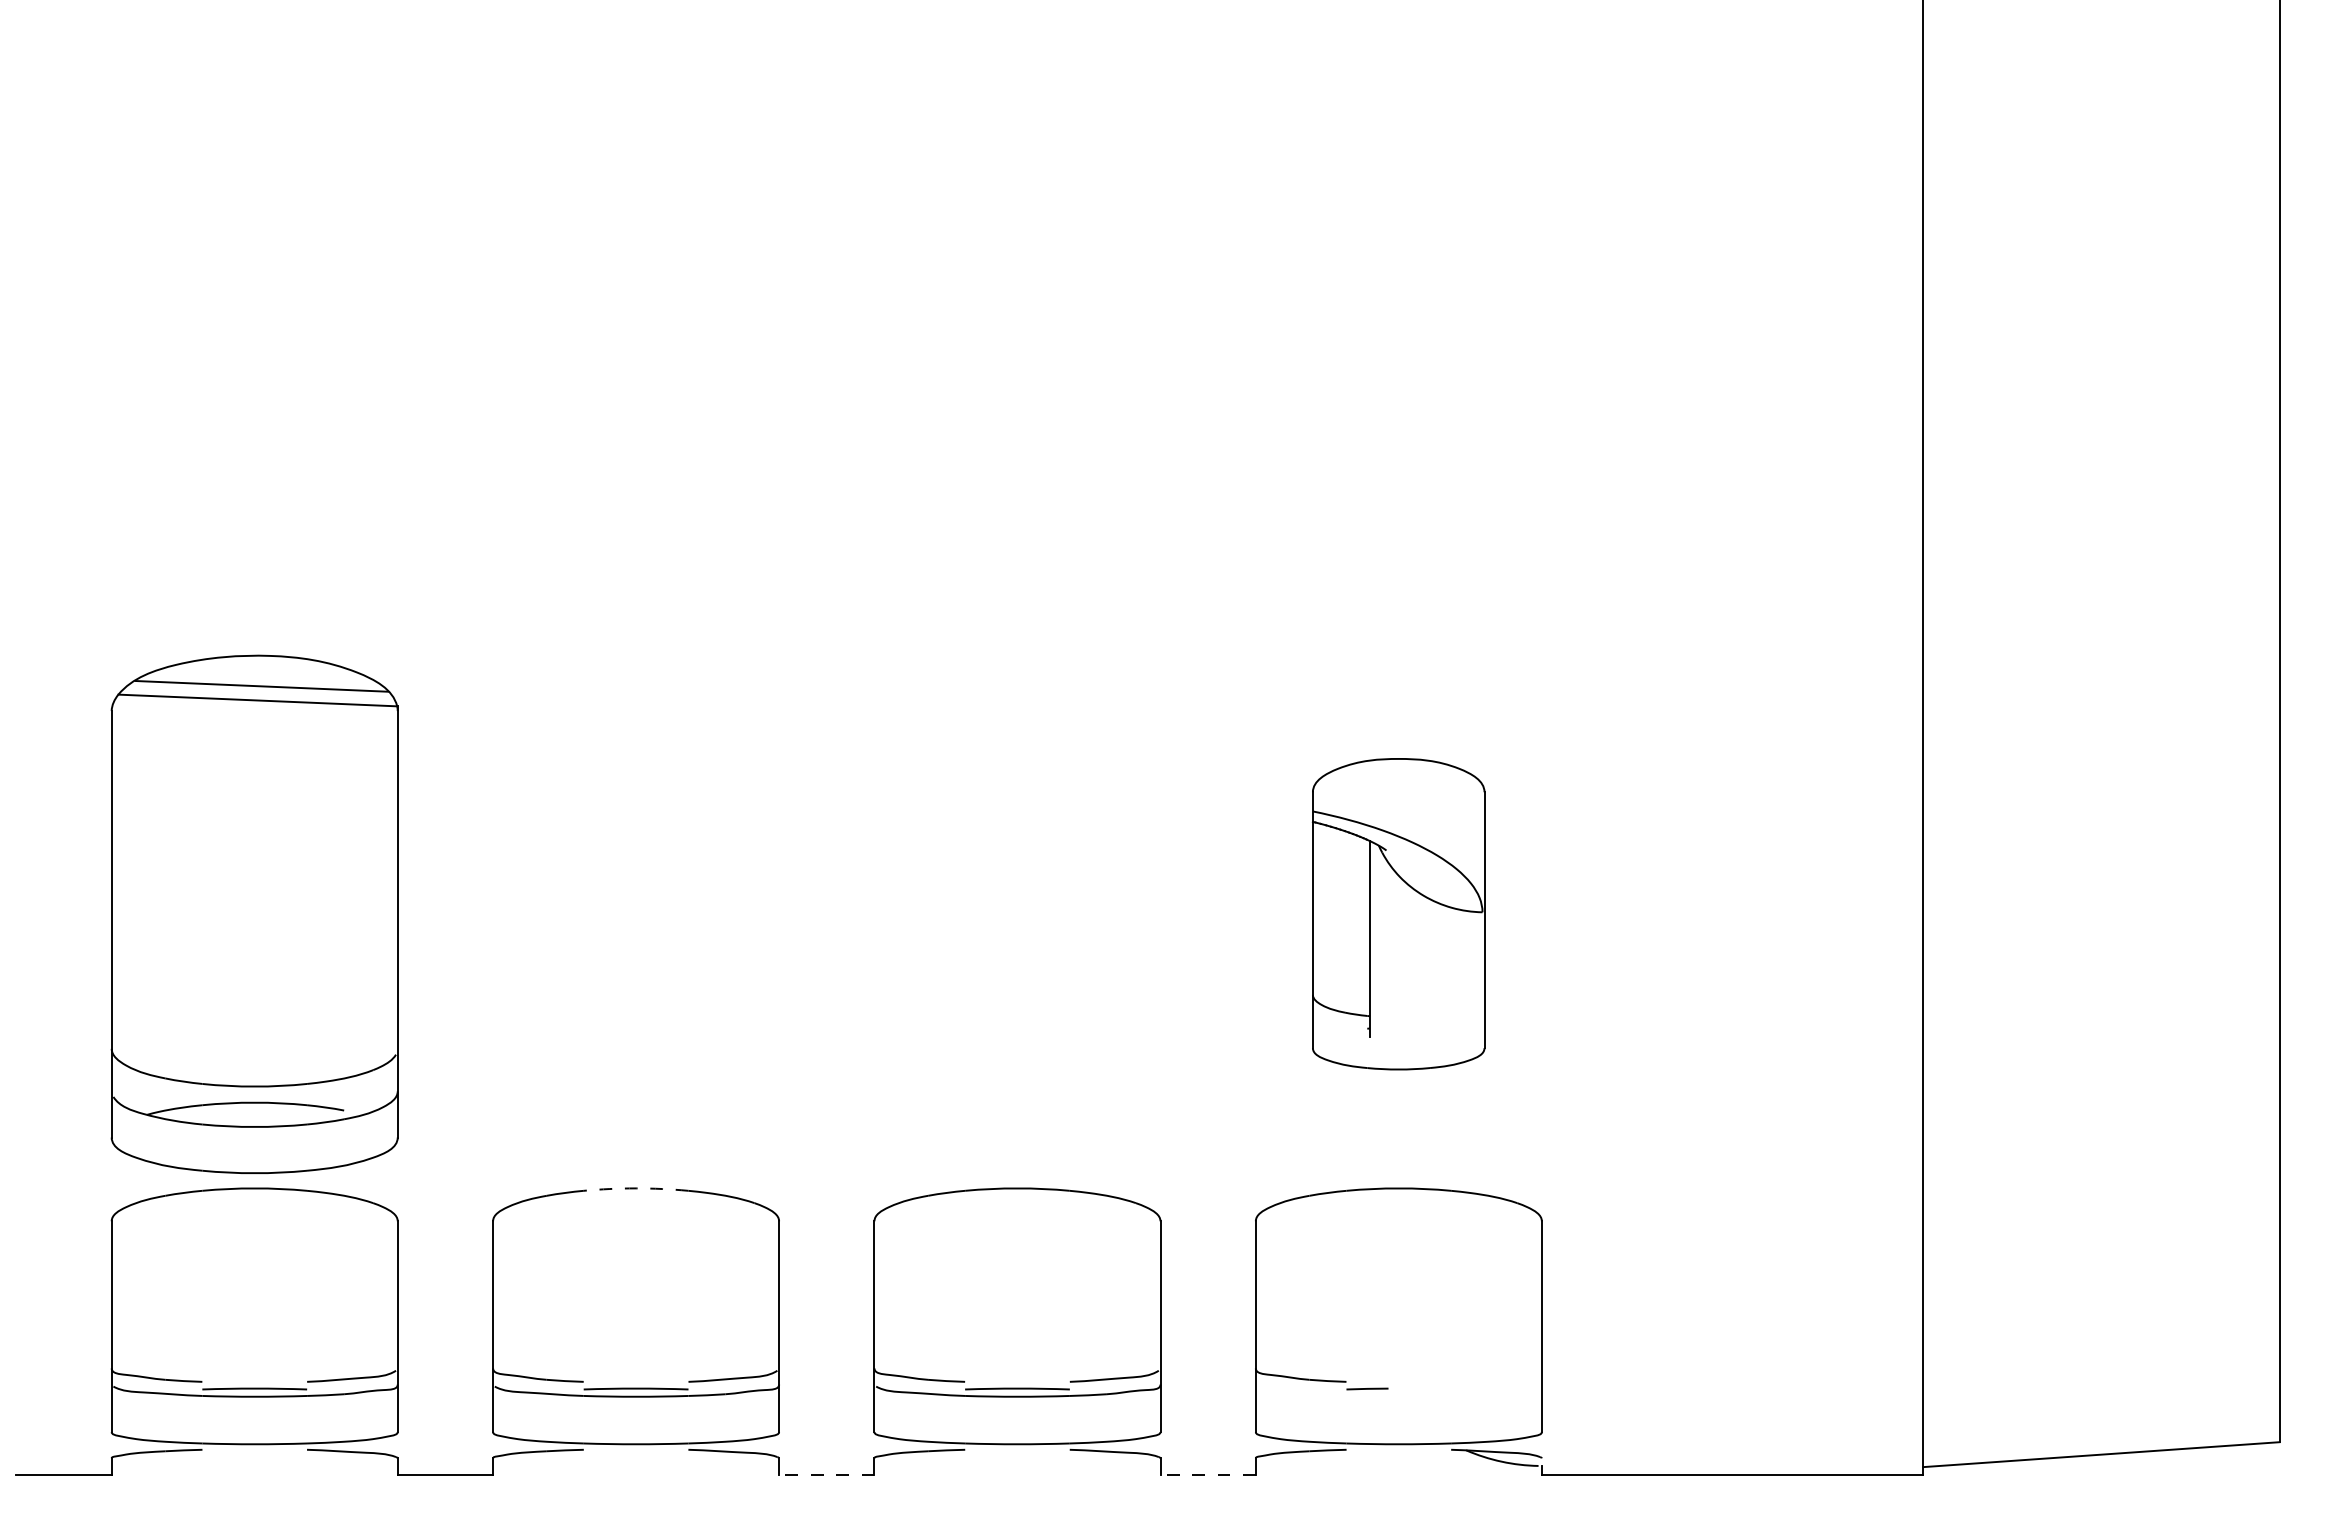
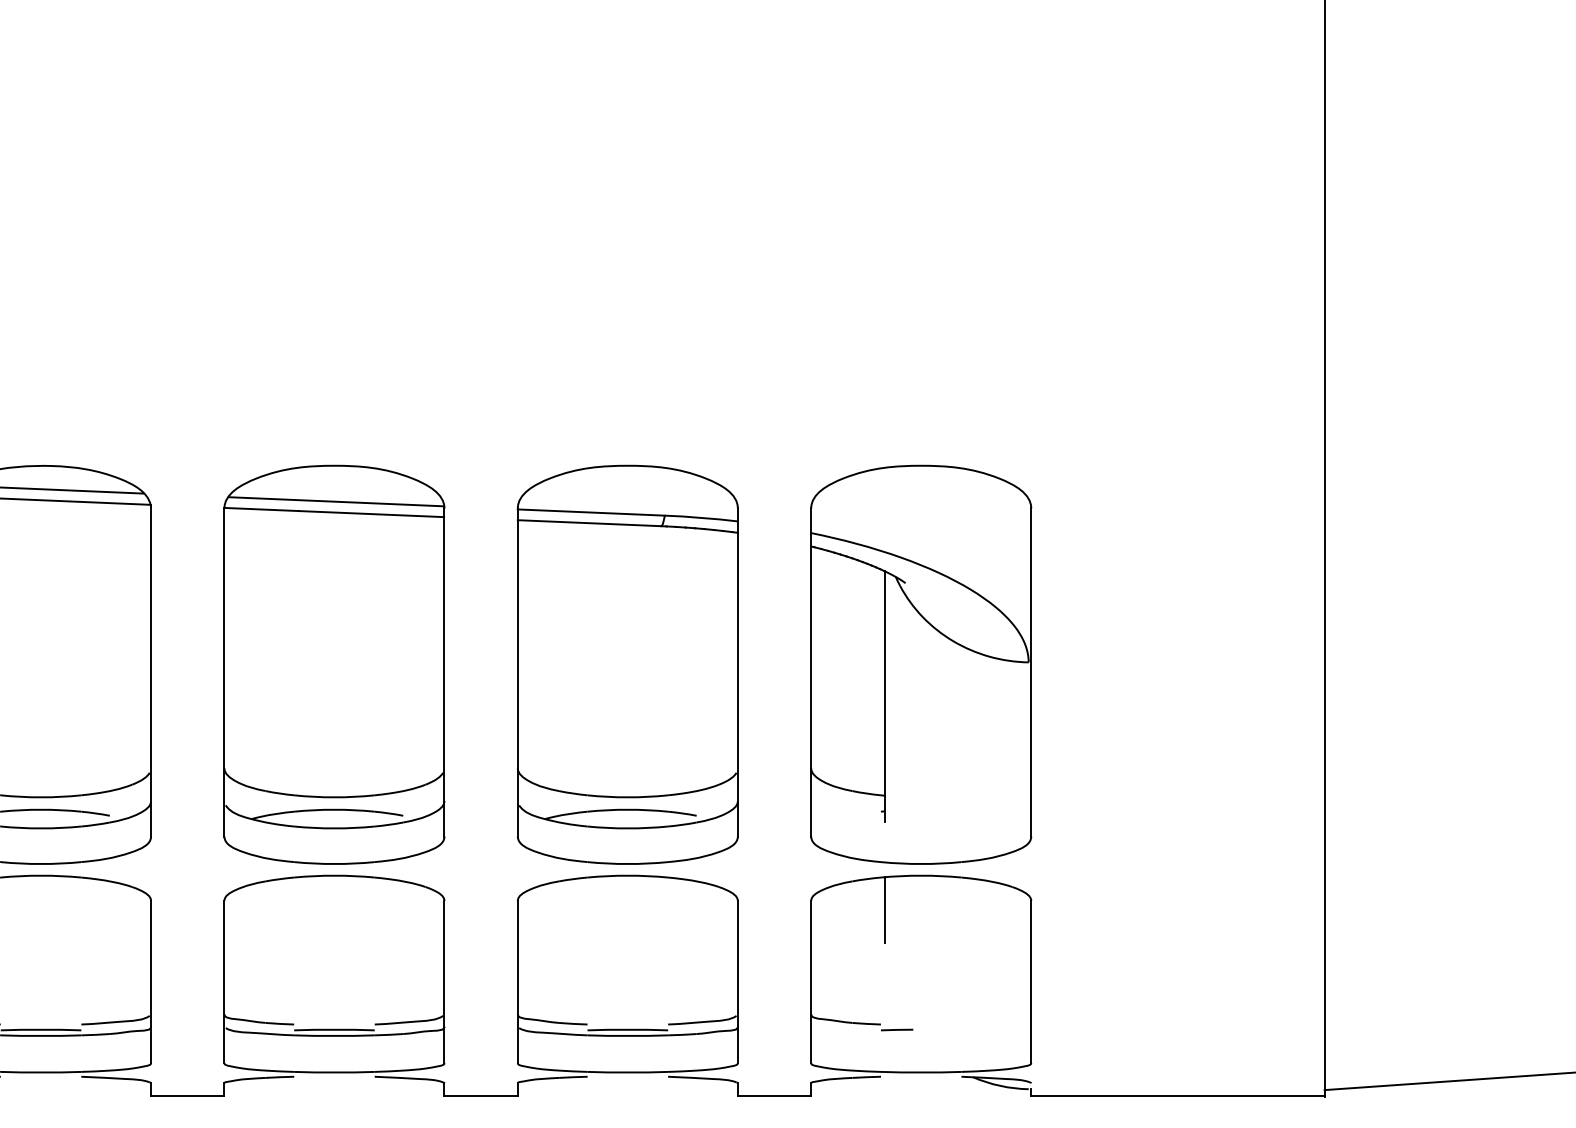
part: (635, 913) -> (333, 664), added
part: (1017, 913) -> (627, 664), added
part: (1398, 913) -> (920, 664), size x1.67
arc: (636, 1188) -> (334, 875), dashed -> solid
line: (1351, 1232) -> (884, 909), added
line: (826, 1475) -> (480, 1096), dashed -> solid
line: (1208, 1475) -> (774, 1096), dashed -> solid

